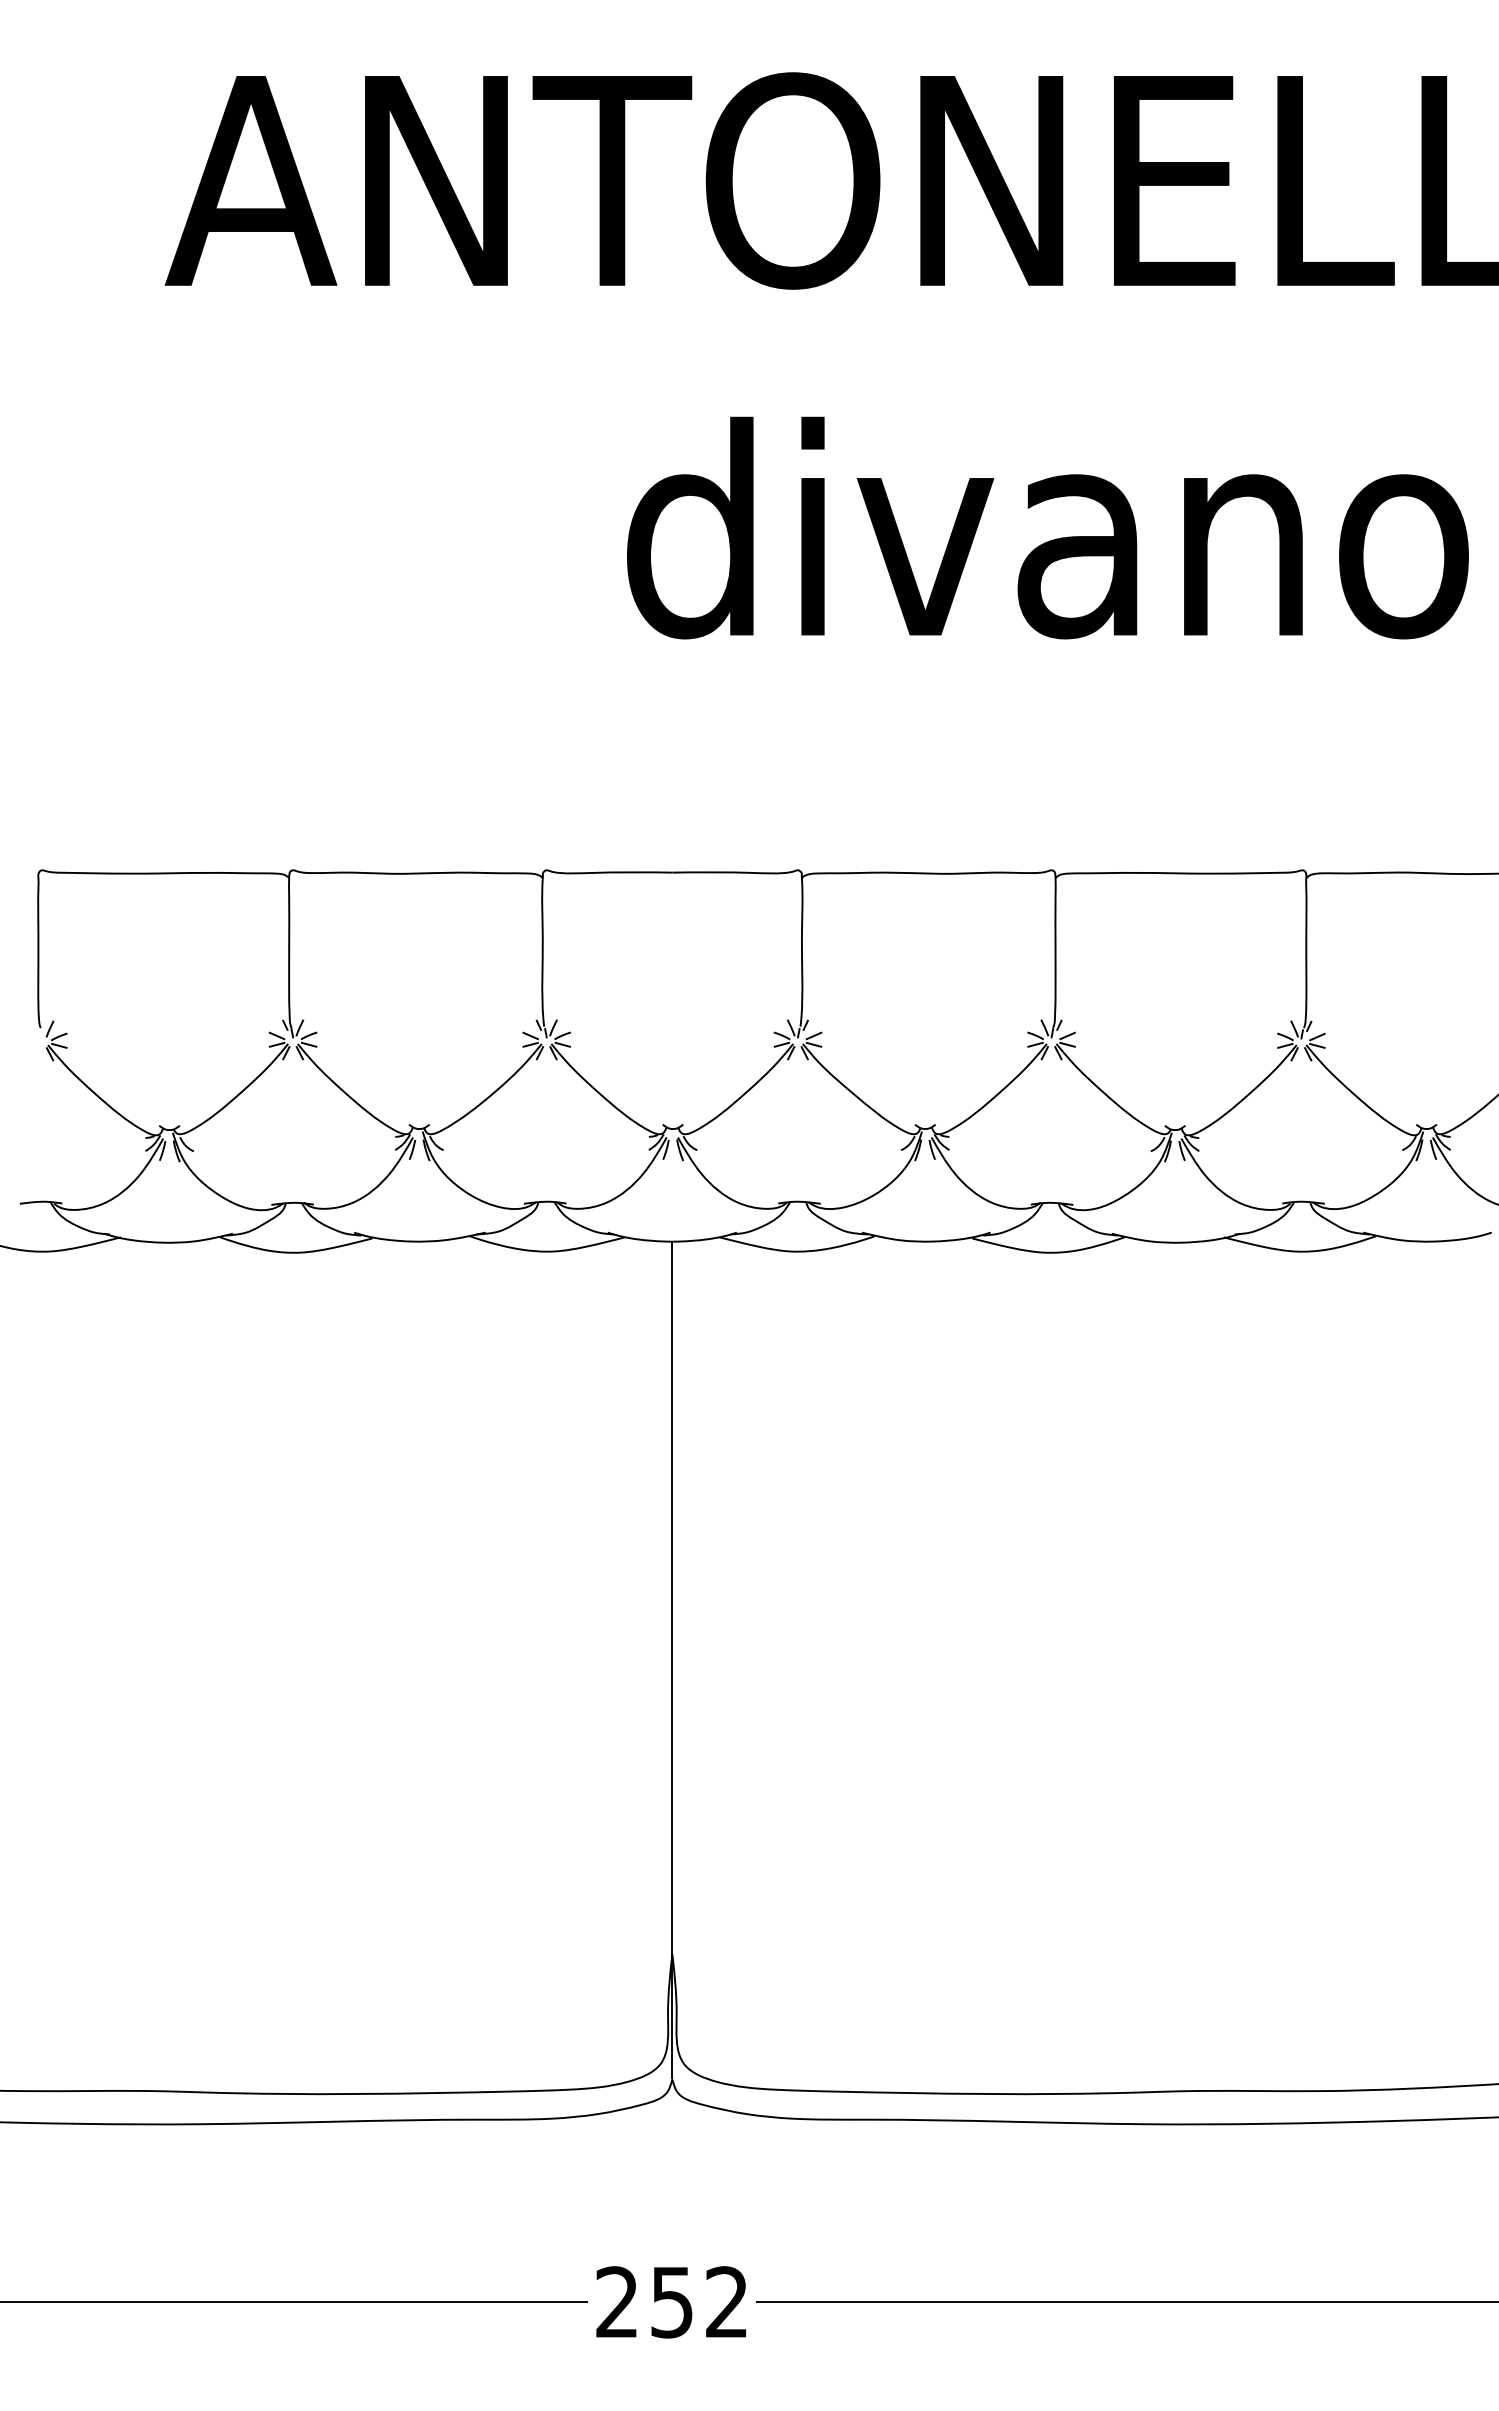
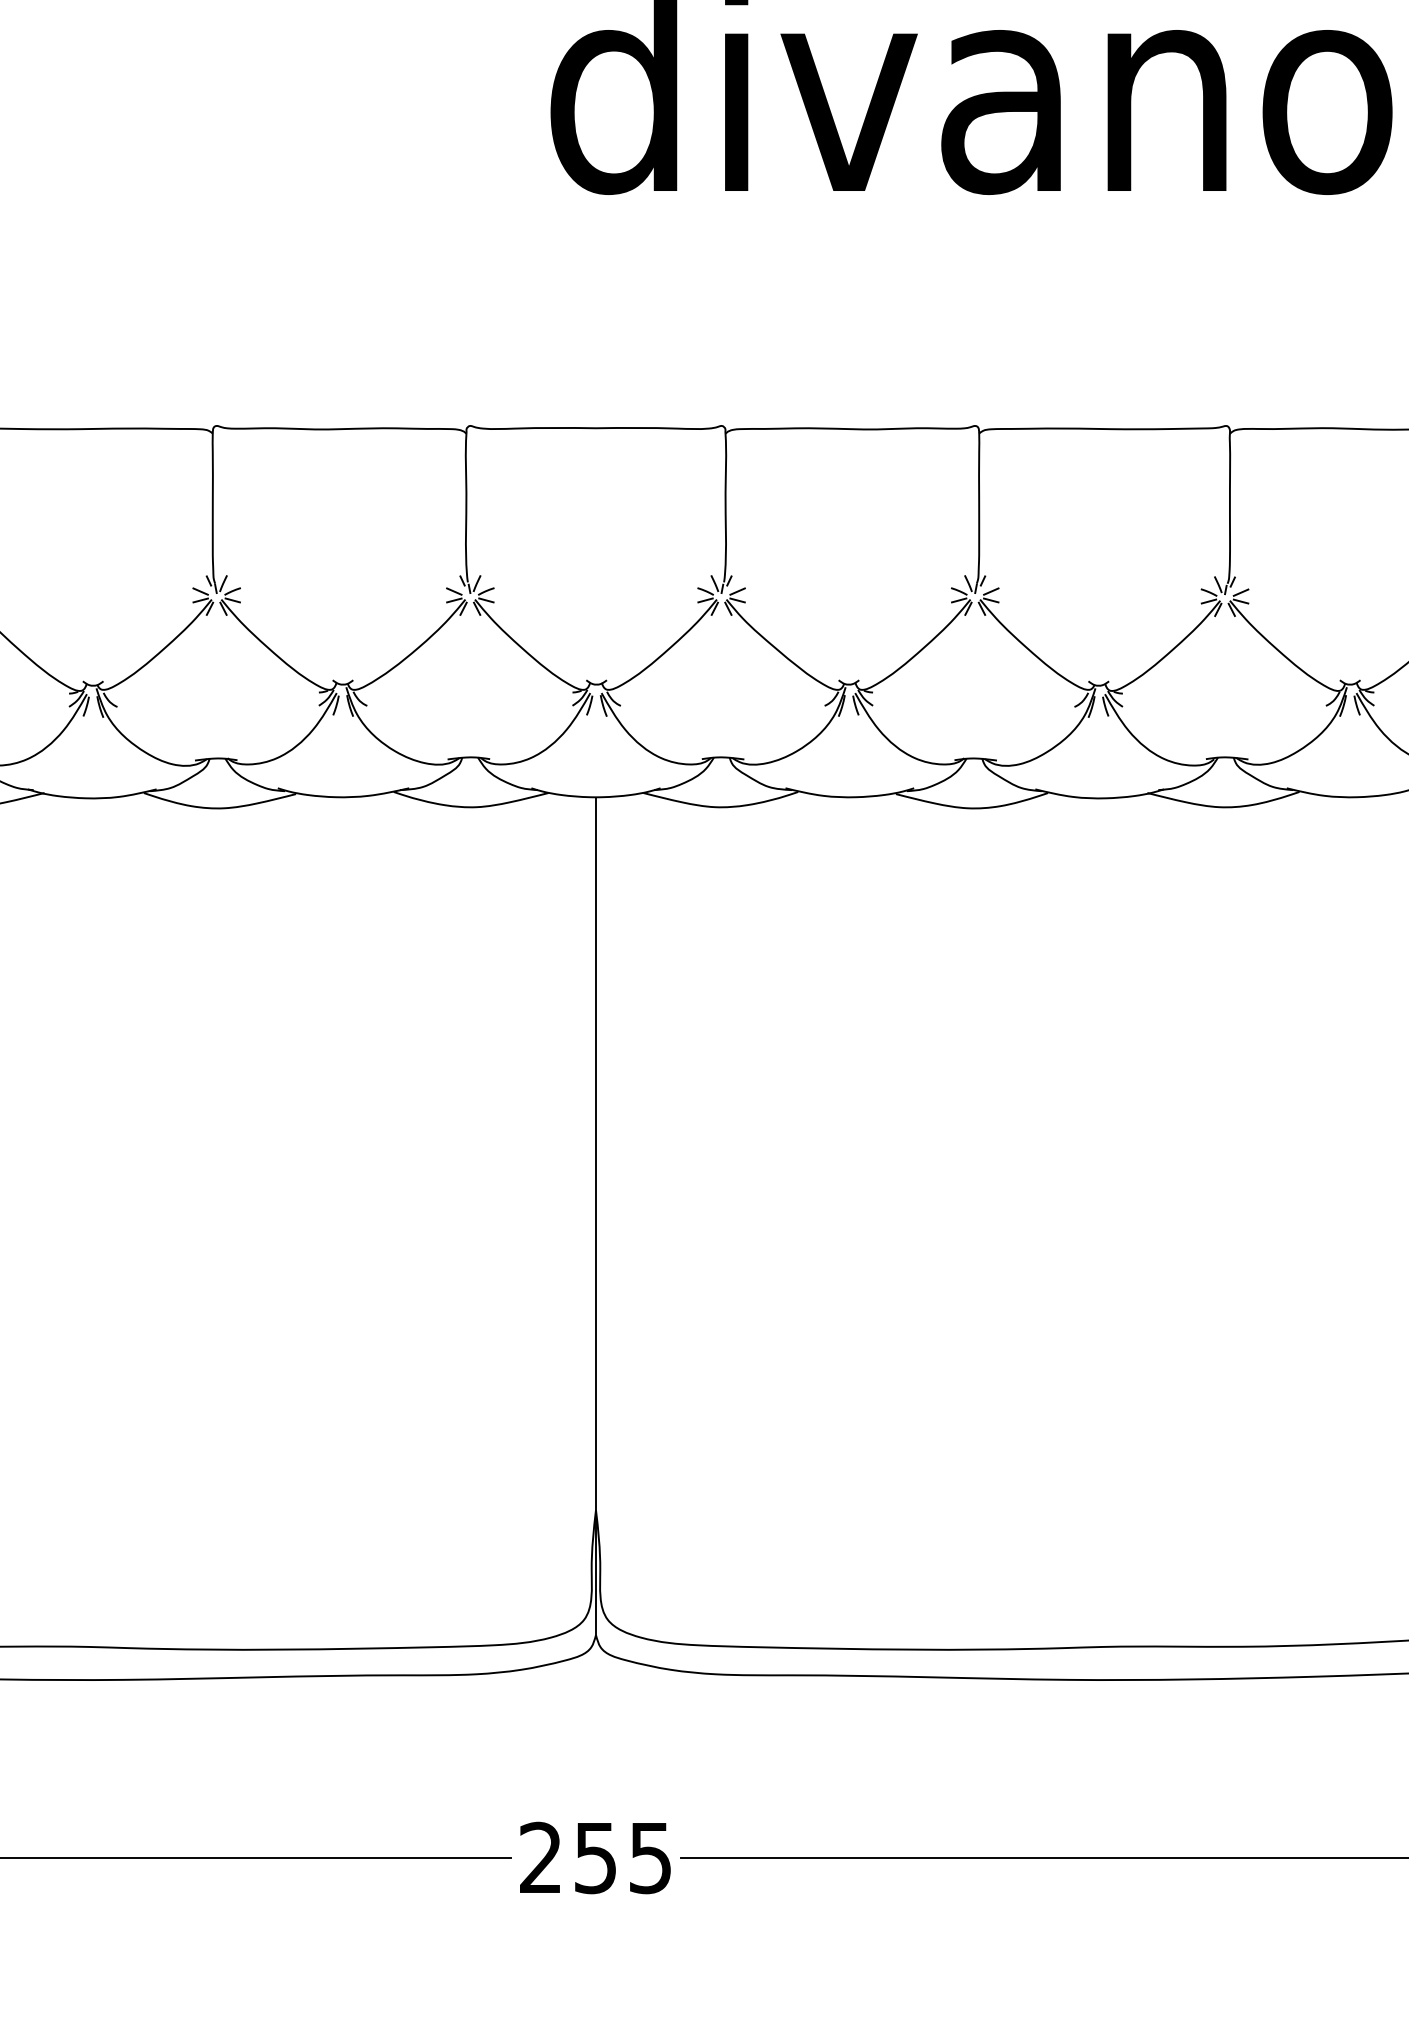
text: (726, 2302) -> (650, 1858), 252 -> 255

